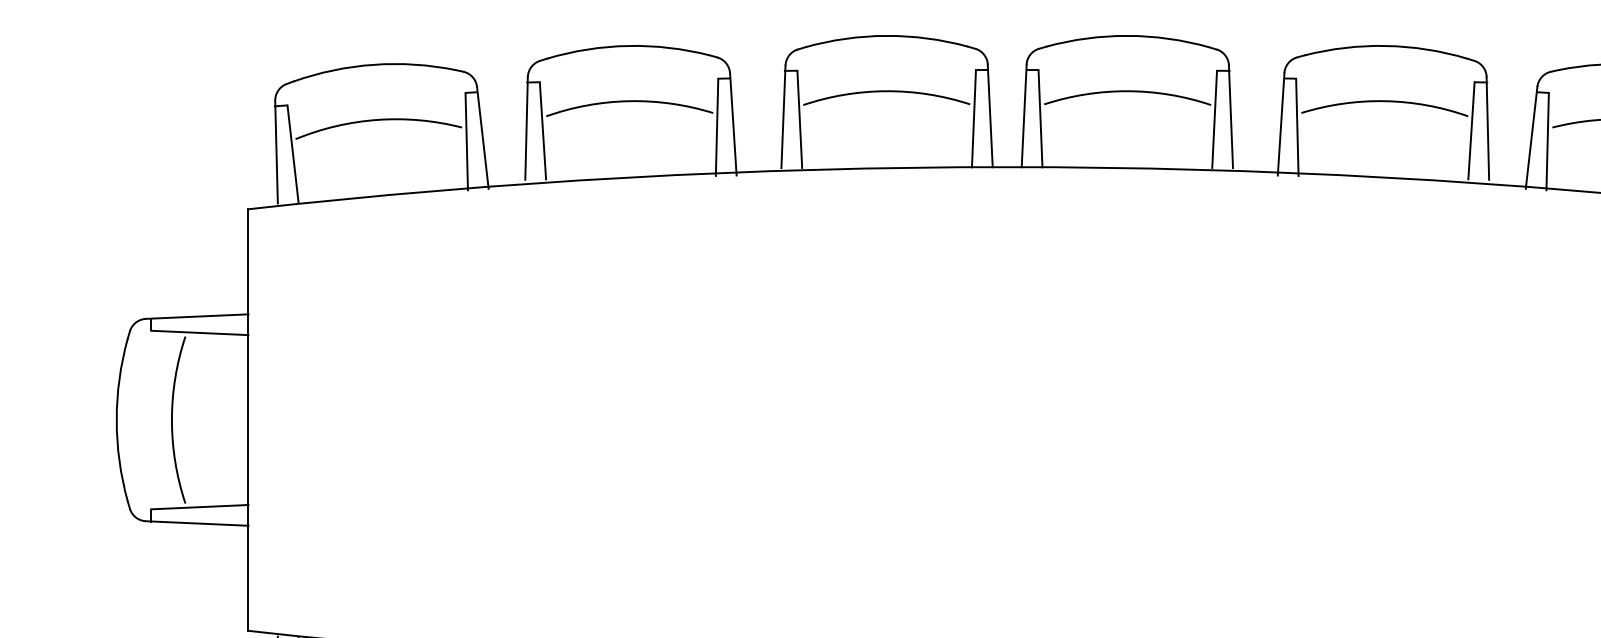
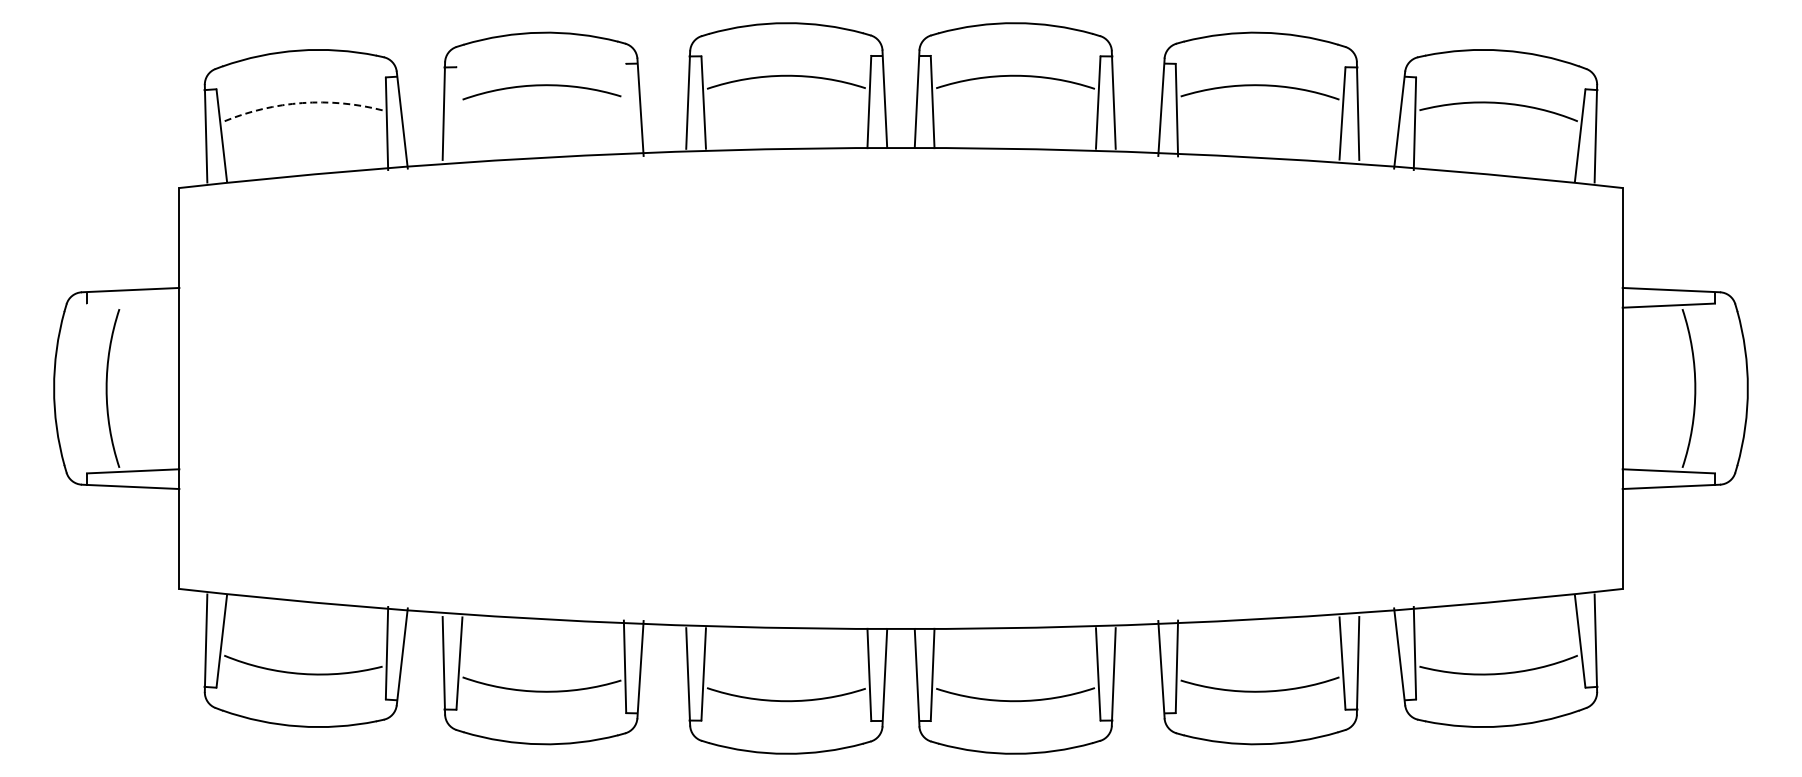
arc: (377, 120) -> (302, 103), solid -> dashed
line: (716, 127) -> (624, 110), removed
line: (542, 130) -> (459, 113), removed
line: (200, 332) -> (133, 305), removed

